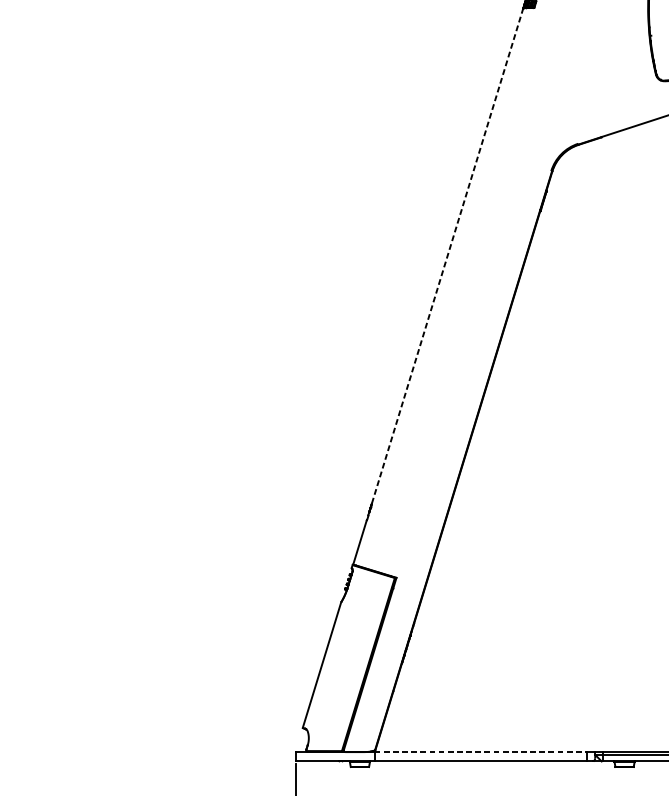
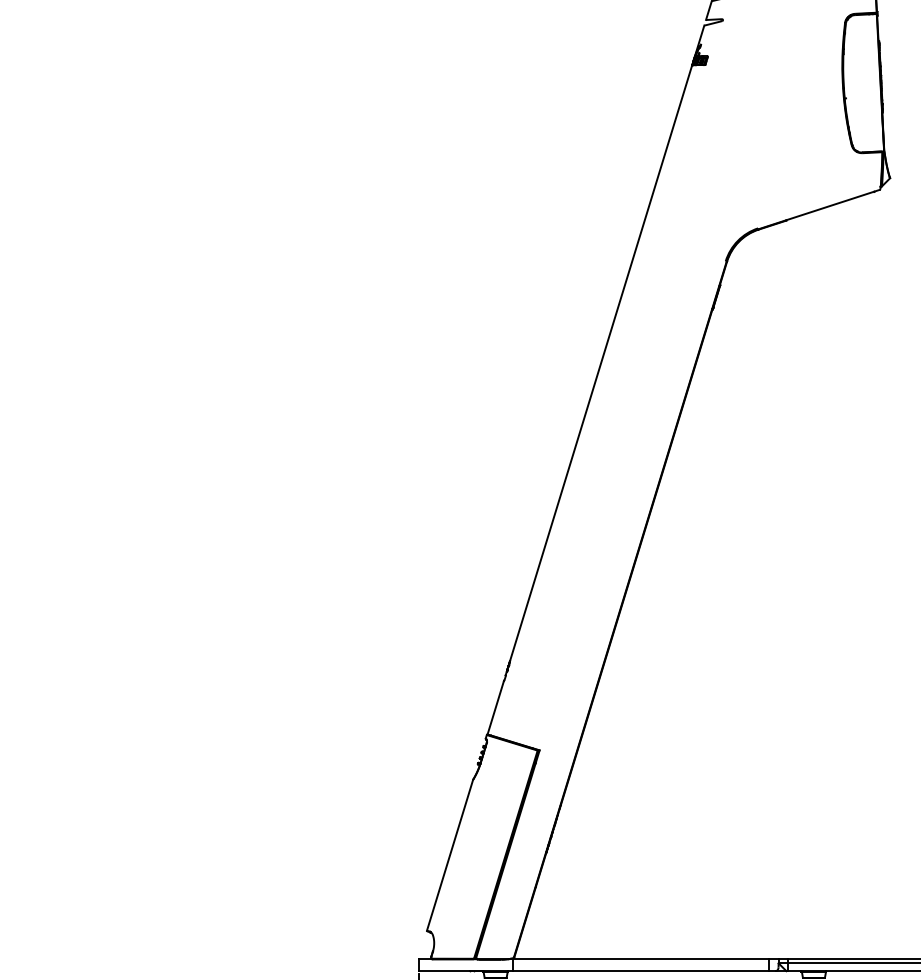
line: (447, 256) -> (601, 363), dashed -> solid
line: (481, 751) -> (641, 959), dashed -> solid

